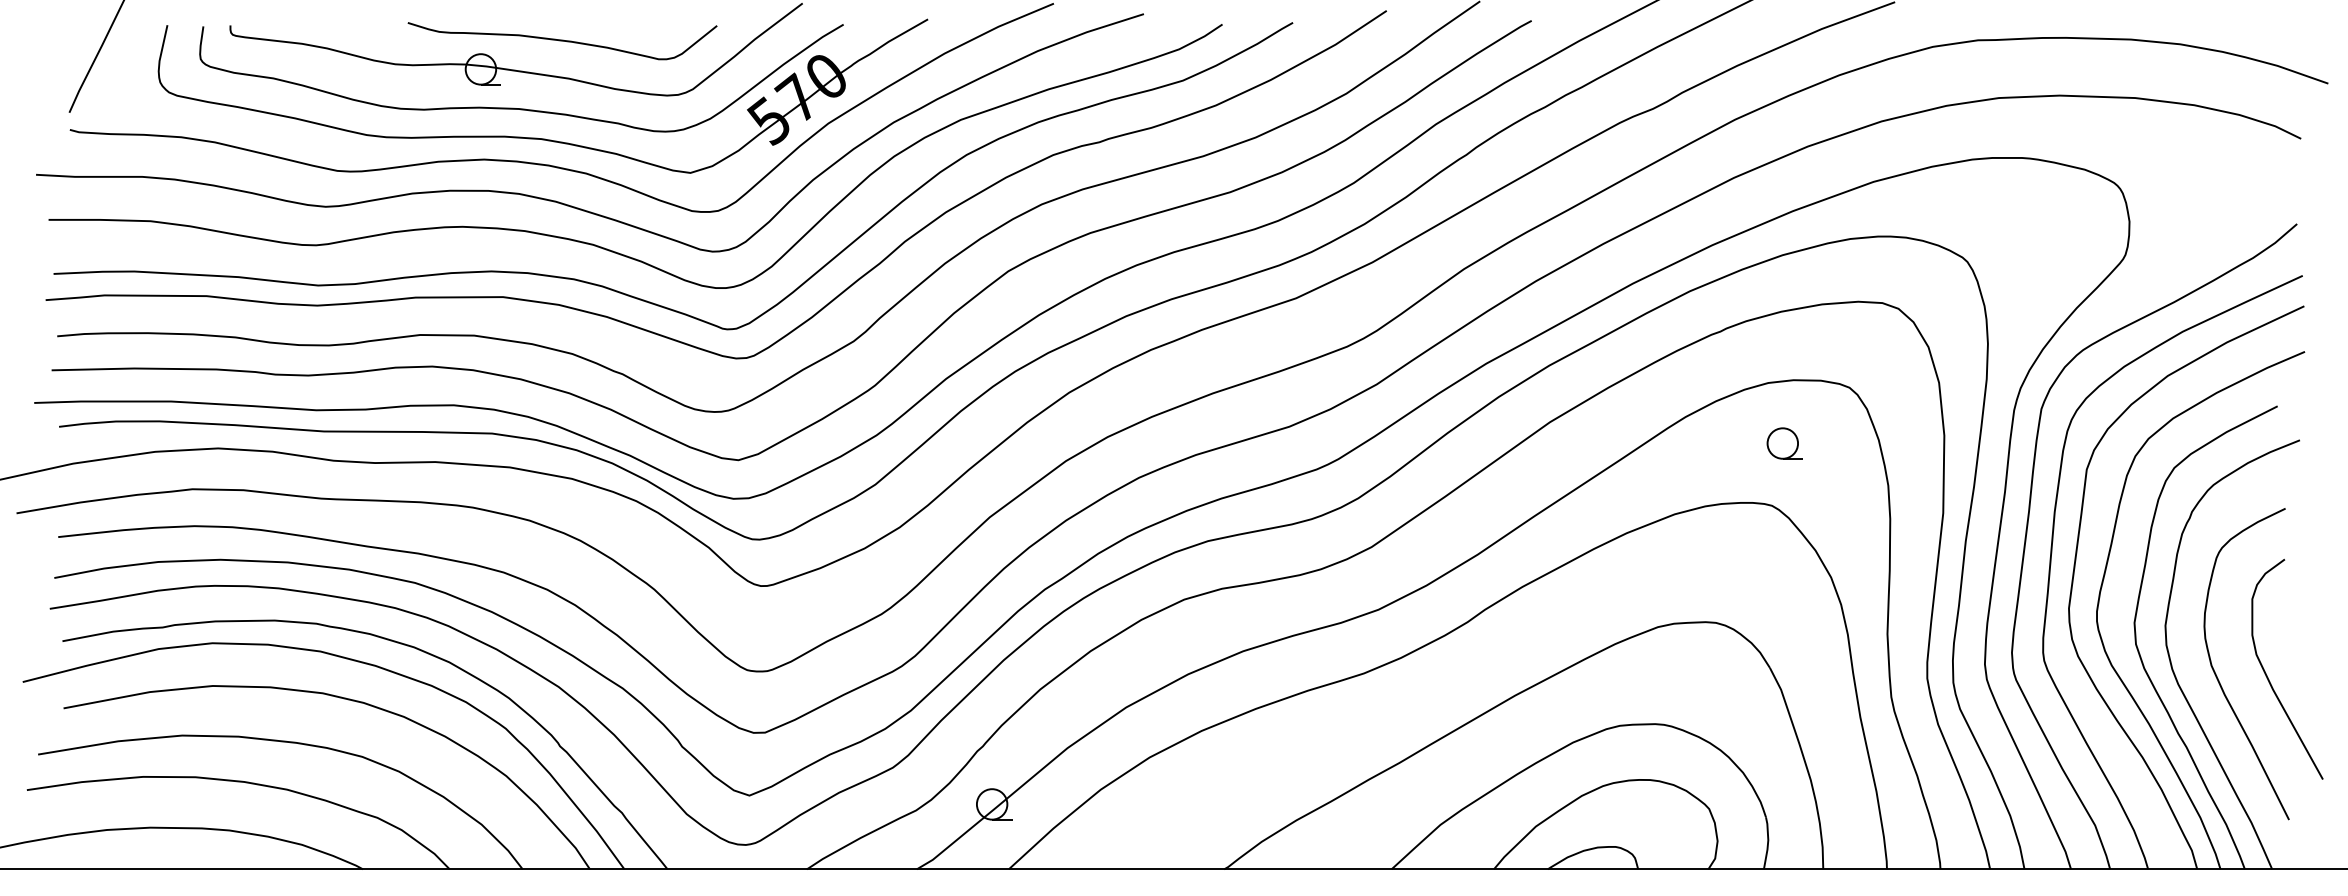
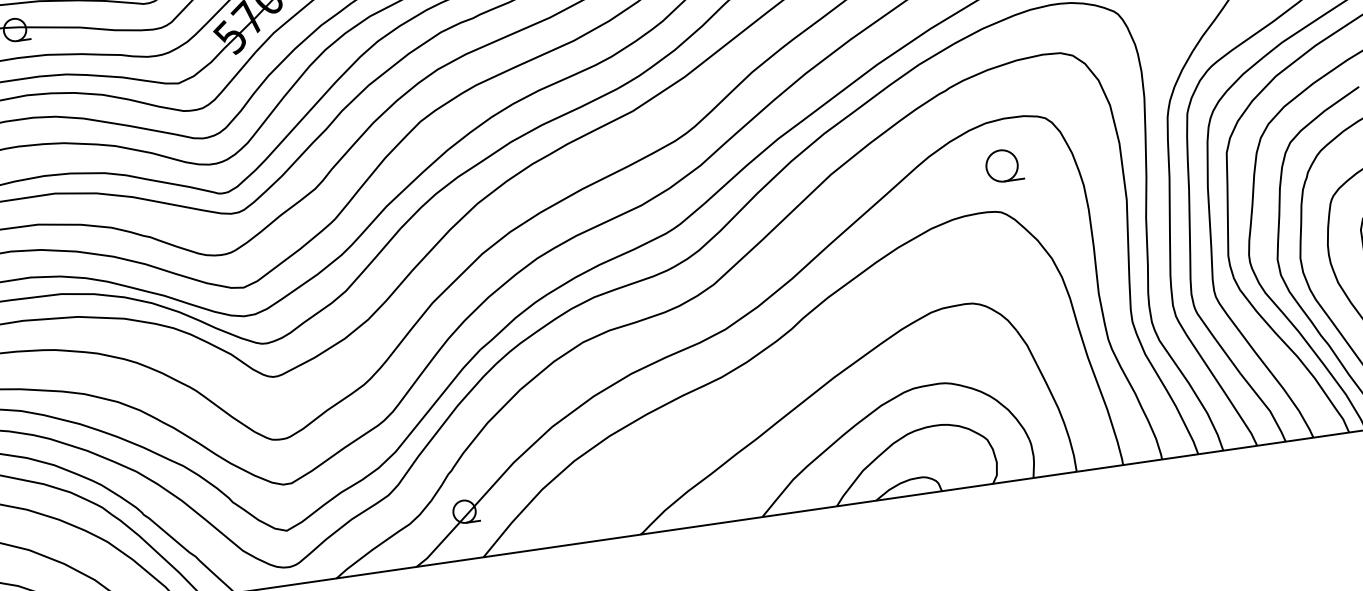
part: (1784, 443) -> (1003, 165), size x1.4

